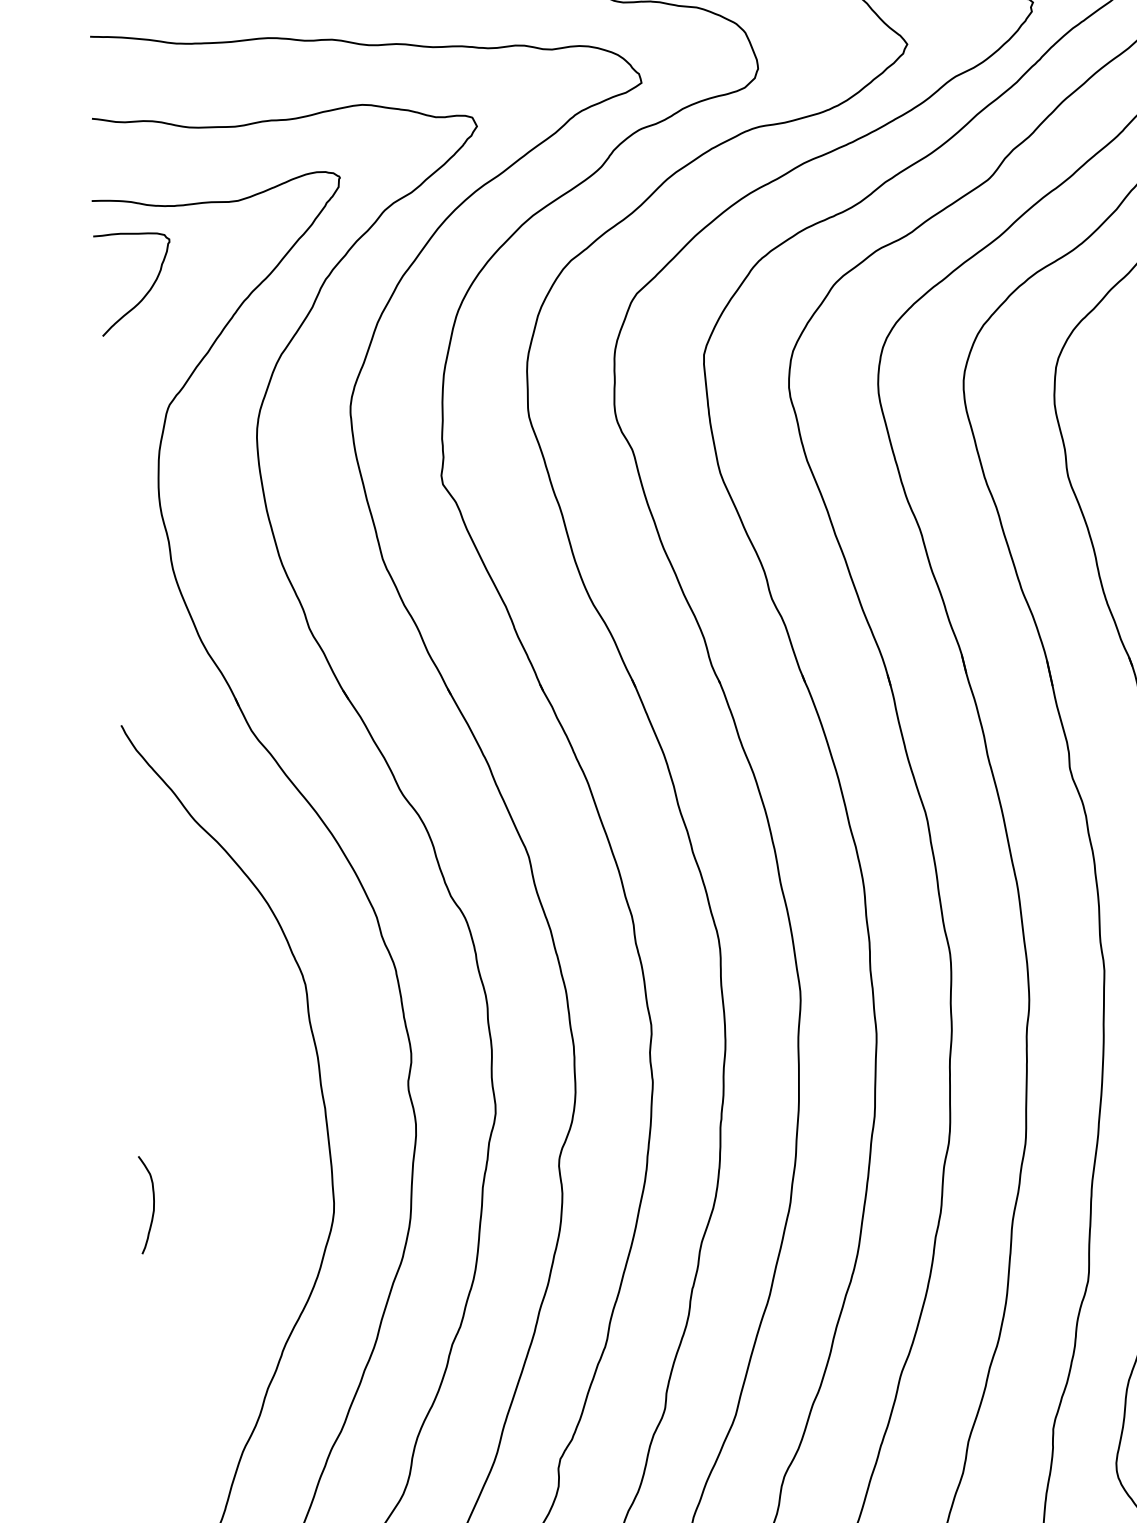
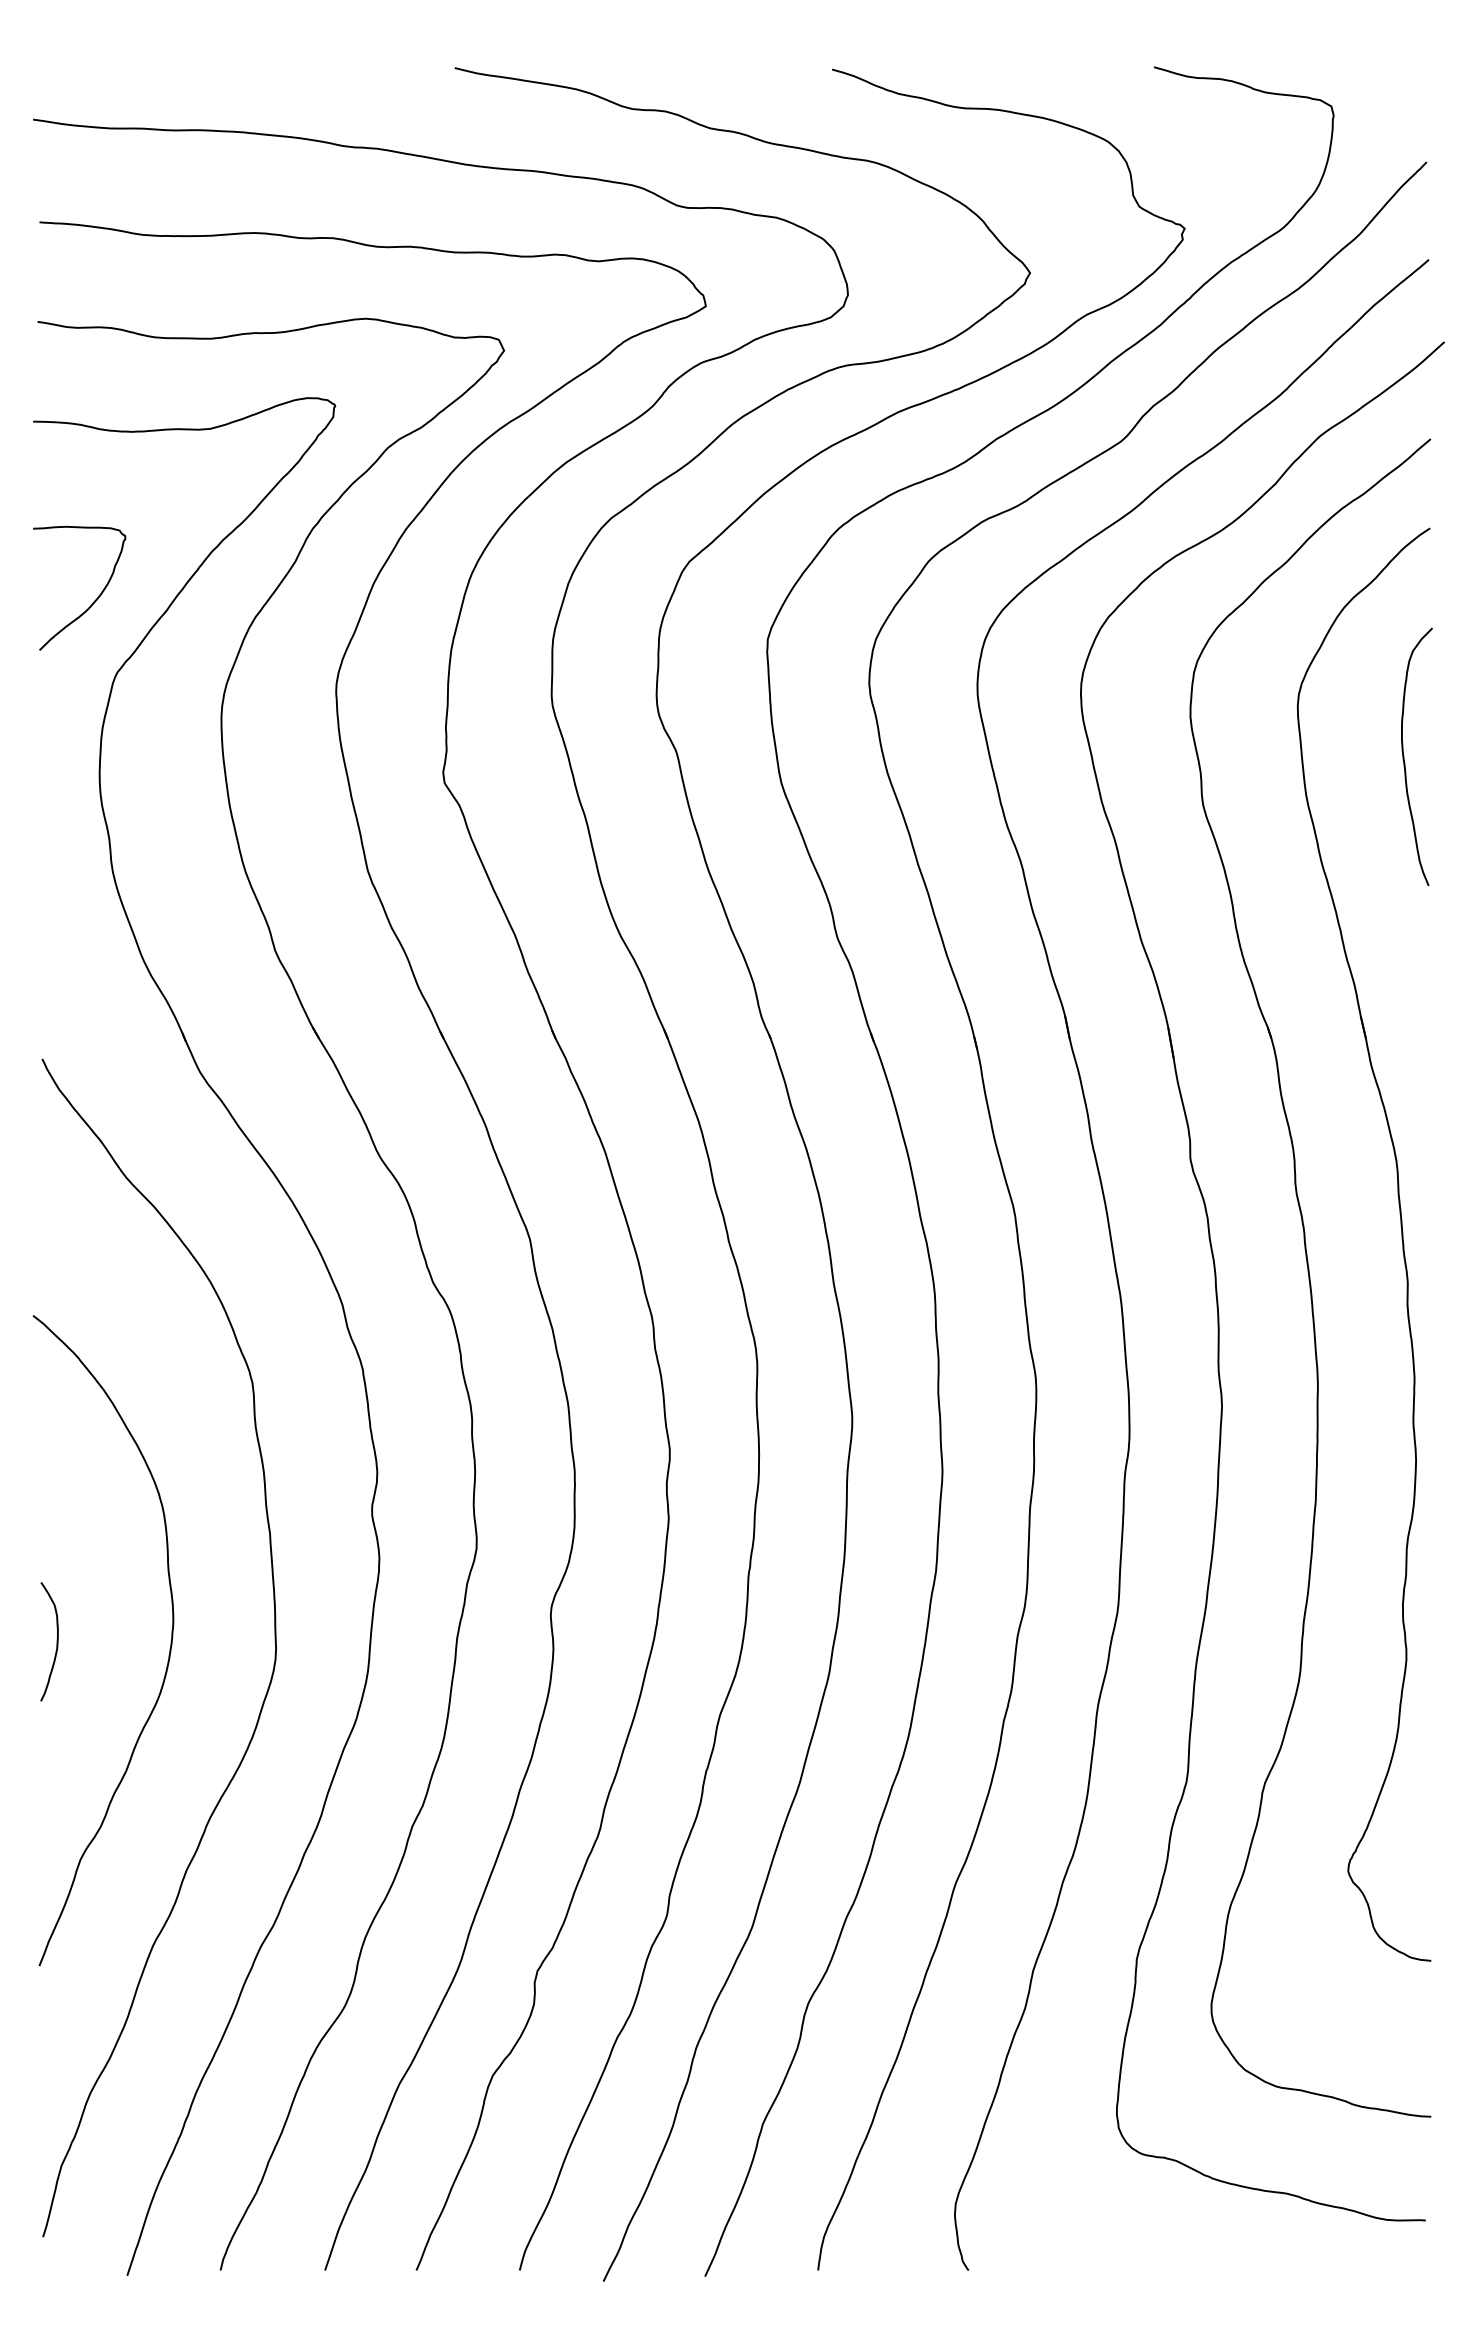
curve: (145, 294) -> (93, 601), moved
curve: (246, 1206) -> (169, 1648), added

